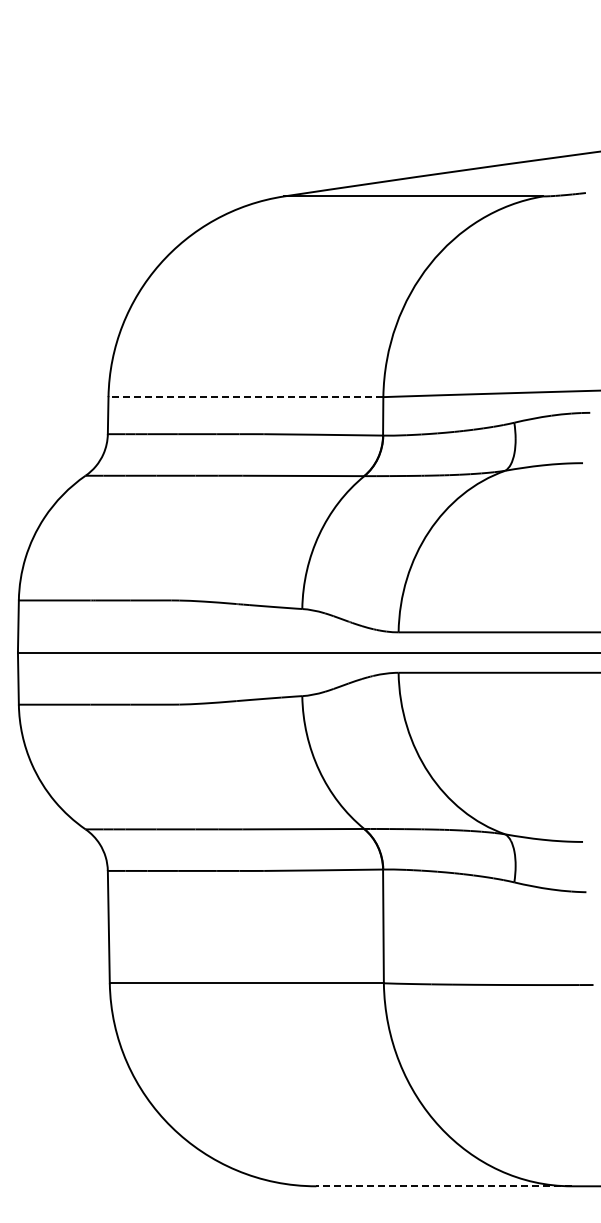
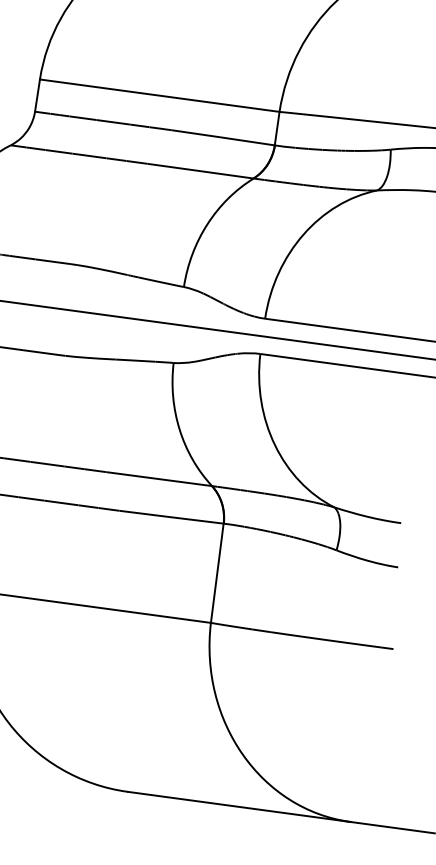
line: (245, 397) -> (159, 95), dashed -> solid
line: (444, 1186) -> (239, 807), dashed -> solid

